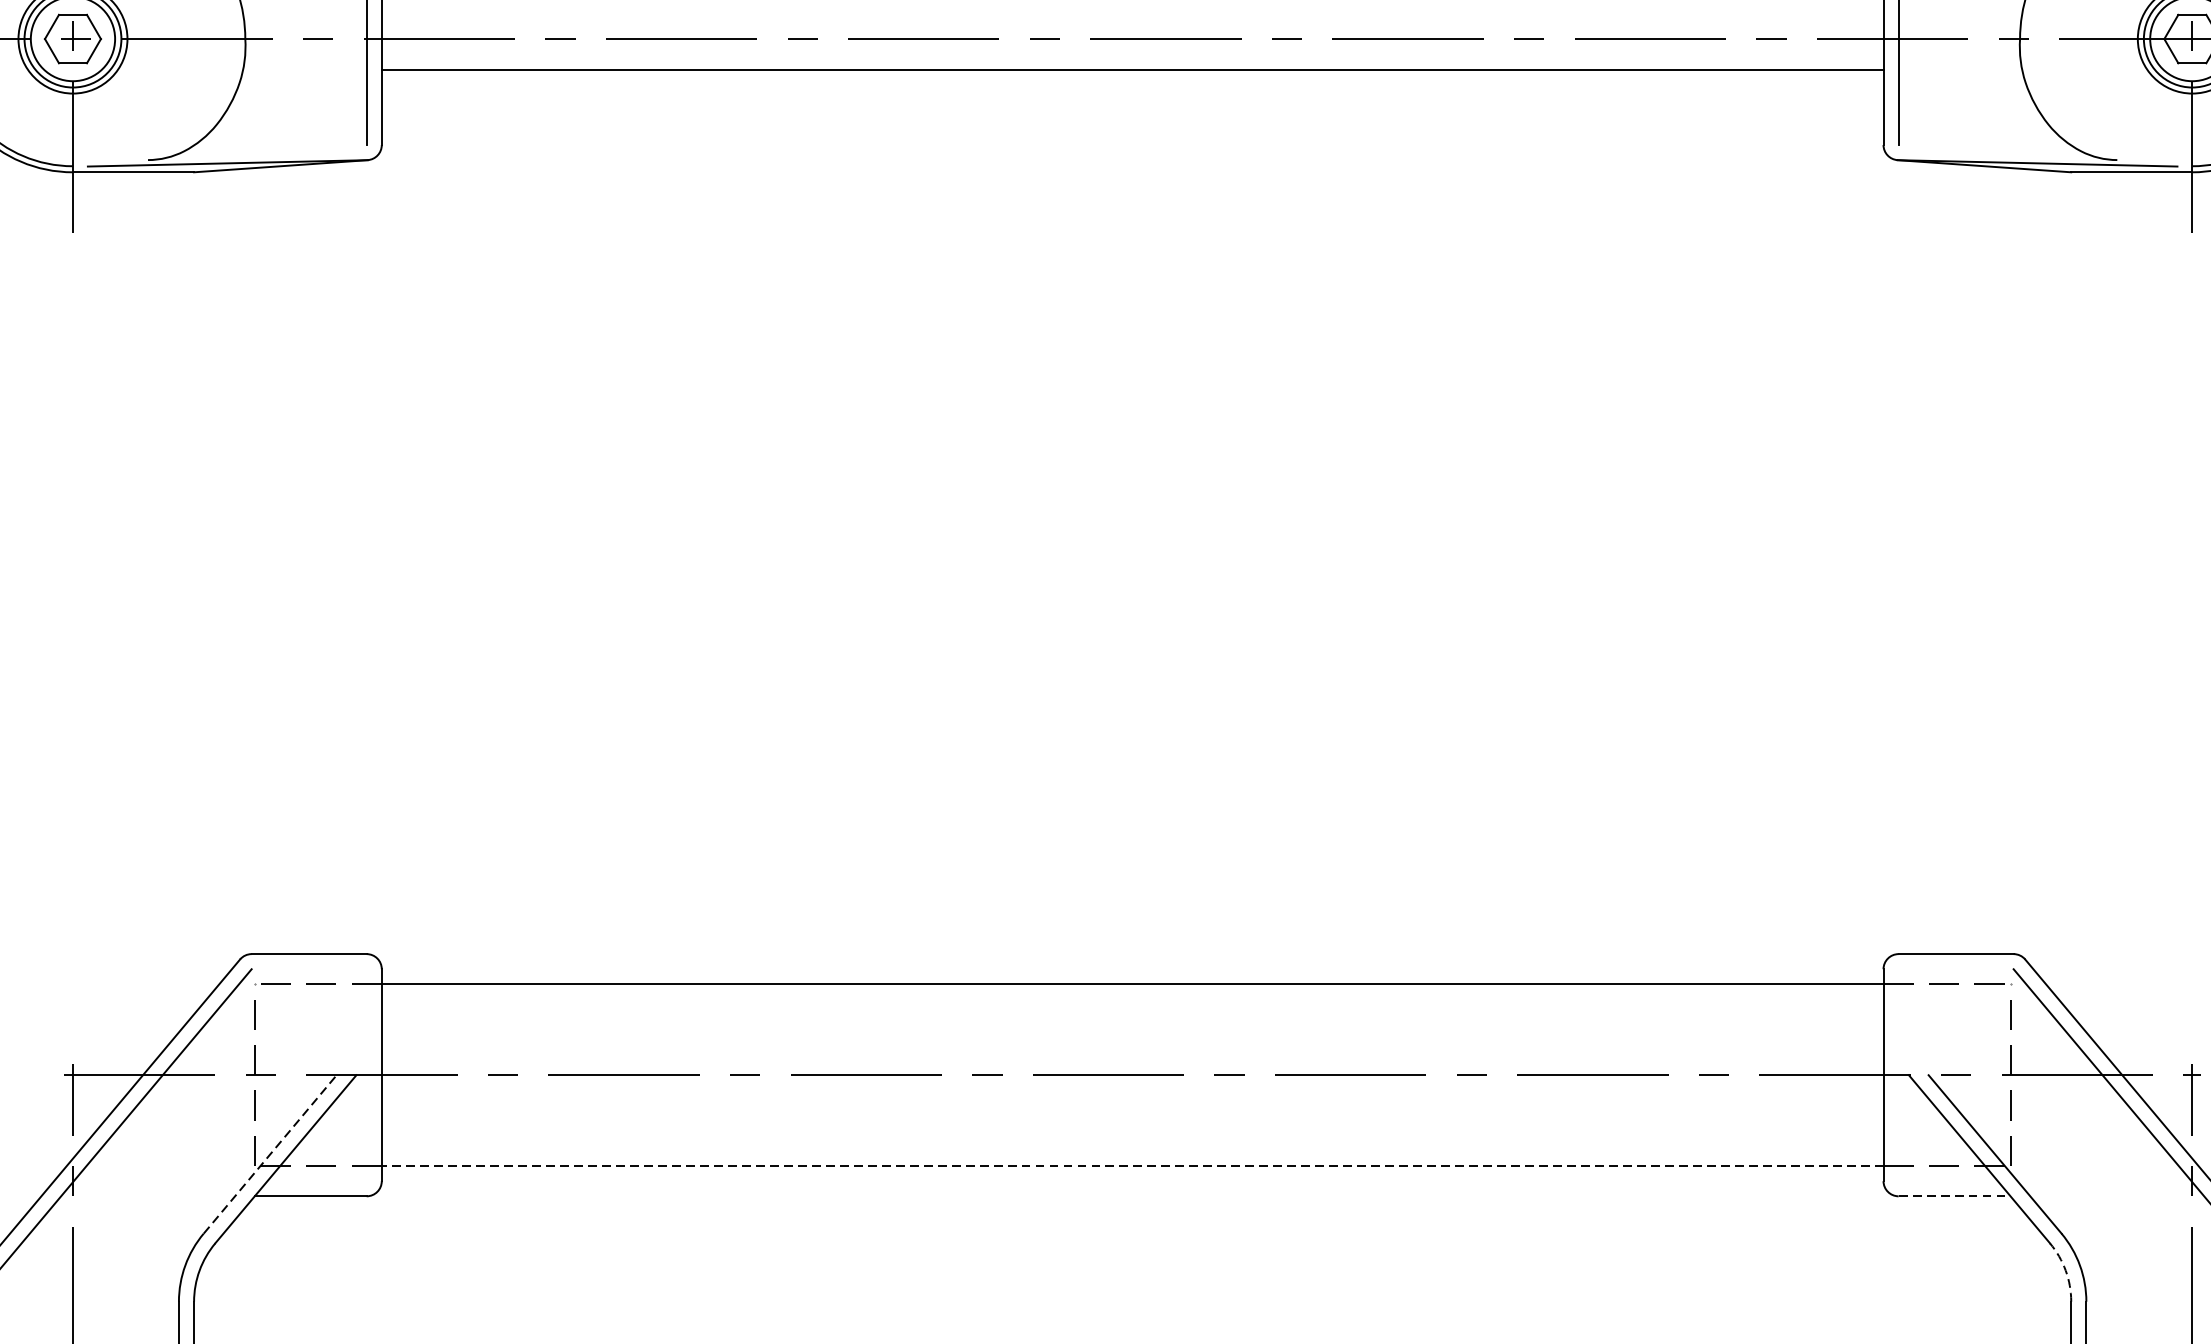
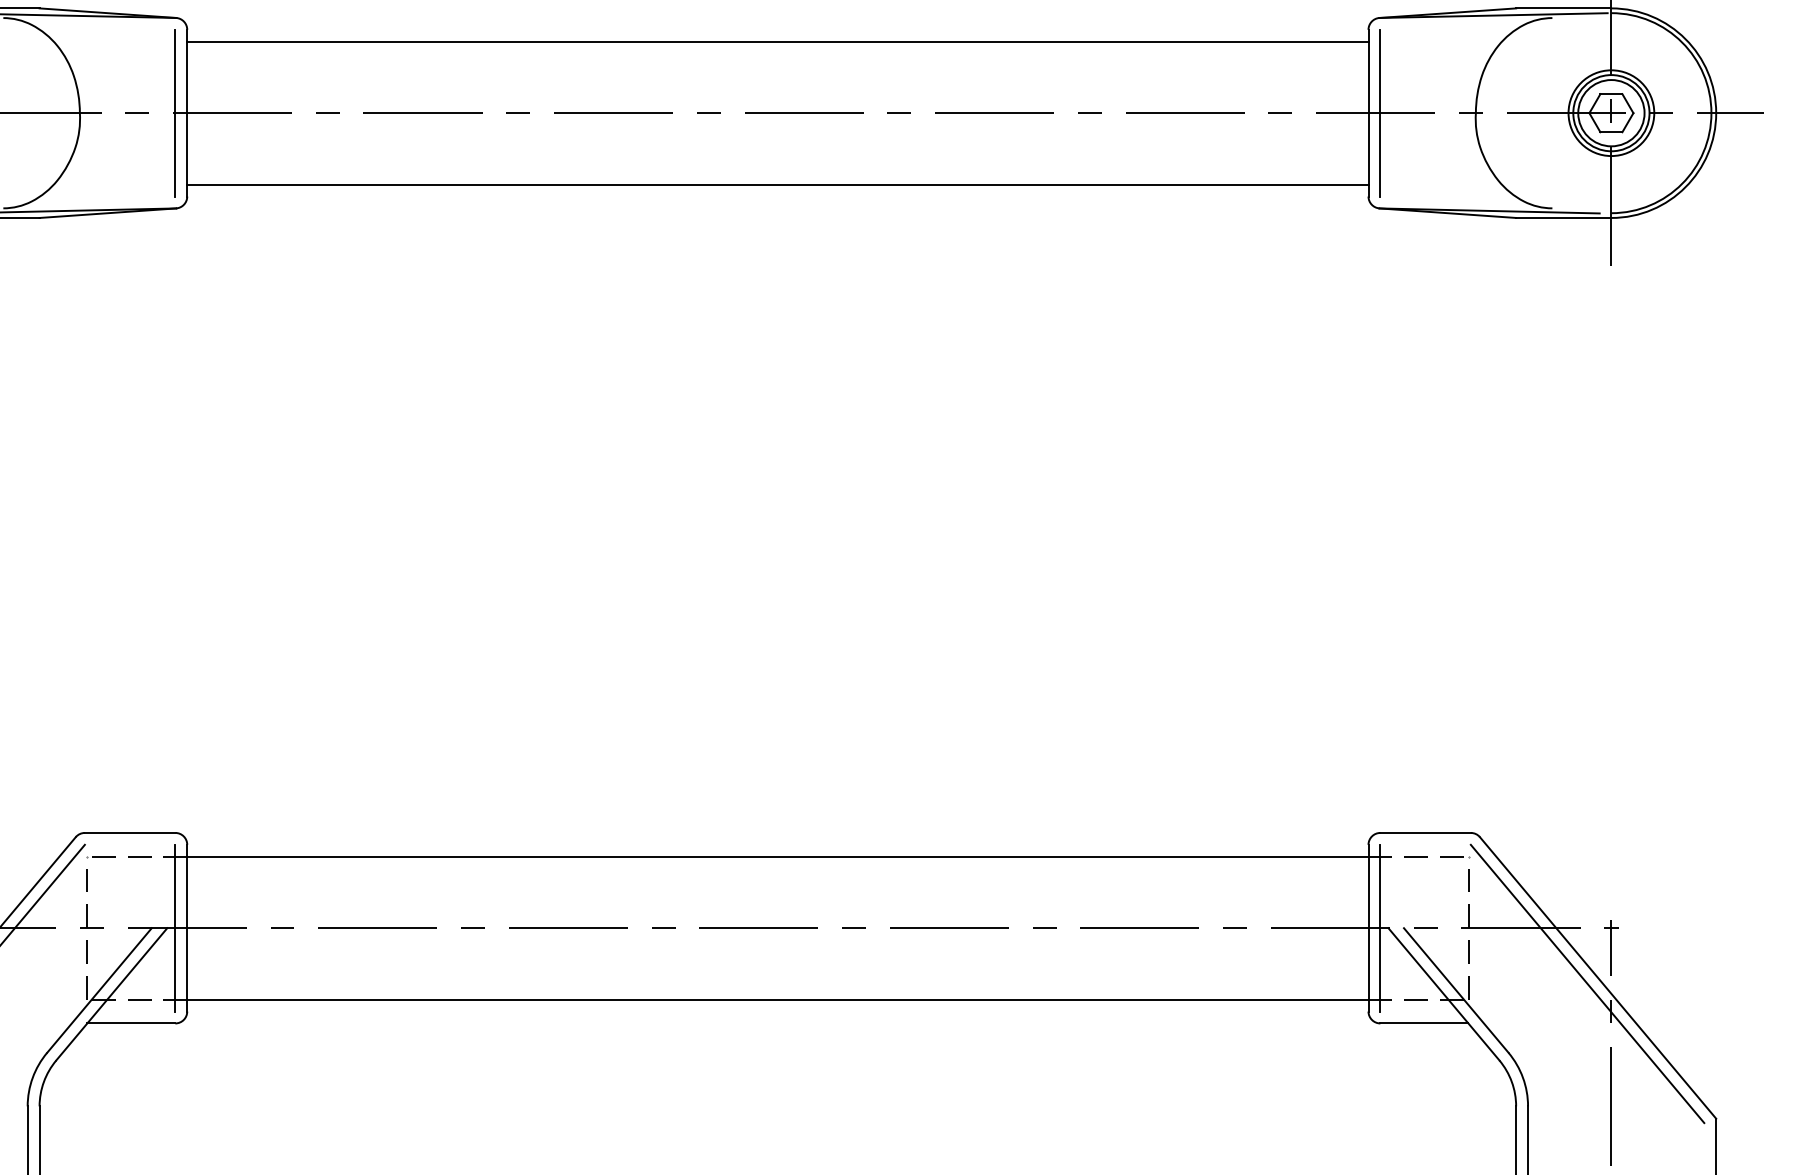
line: (1132, 69) -> (777, 184), moved
line: (366, 1074) -> (175, 927), added
line: (1898, 1074) -> (1380, 927), added
line: (270, 1154) -> (99, 990), dashed -> solid
line: (1132, 1165) -> (777, 999), dashed -> solid
line: (1954, 1196) -> (1424, 1023), dashed -> solid
arc: (2065, 1270) -> (1511, 1081), dashed -> solid

